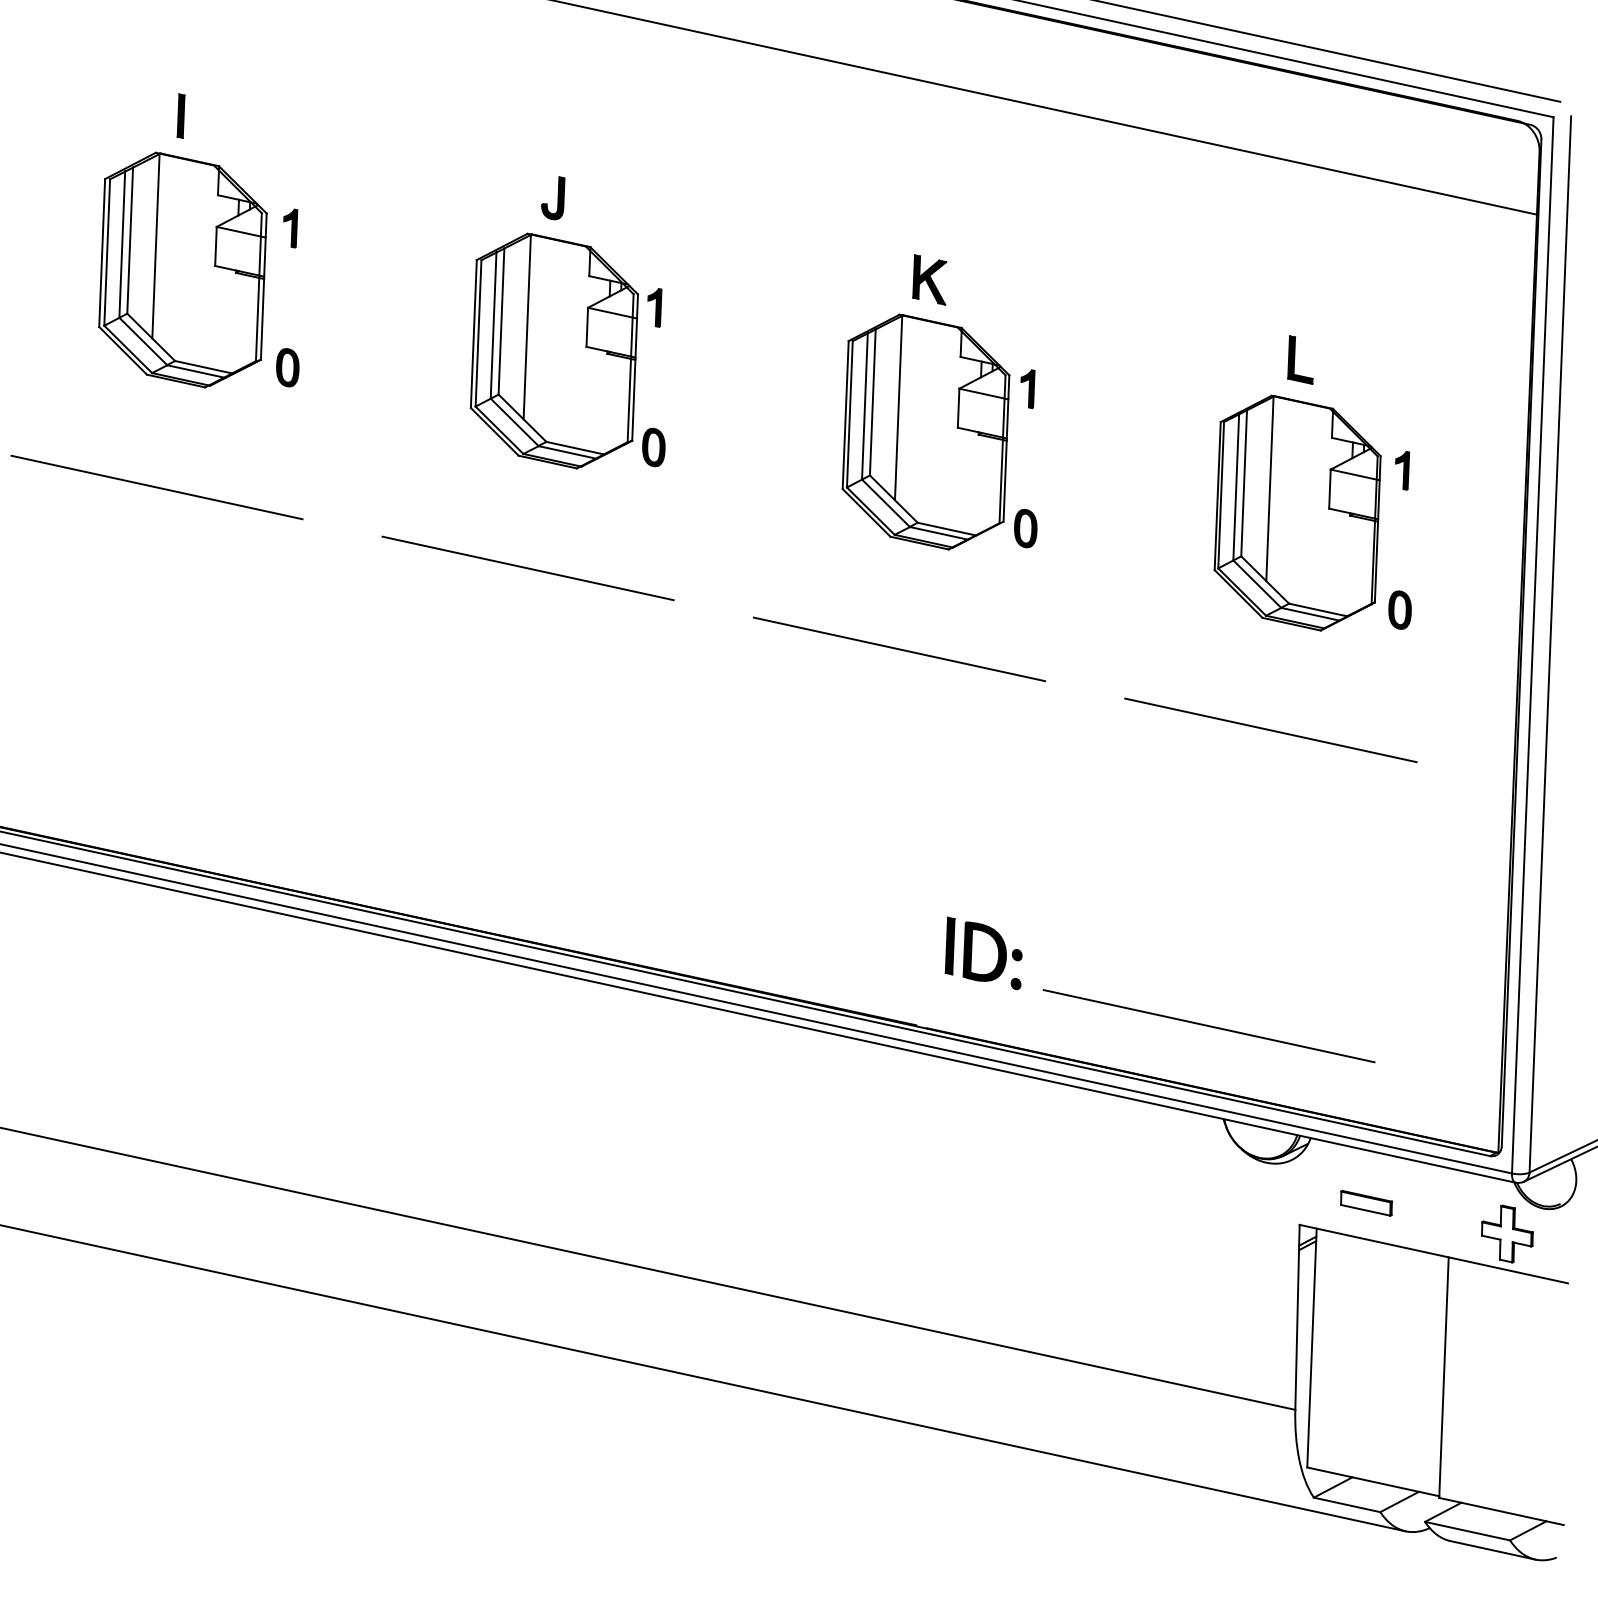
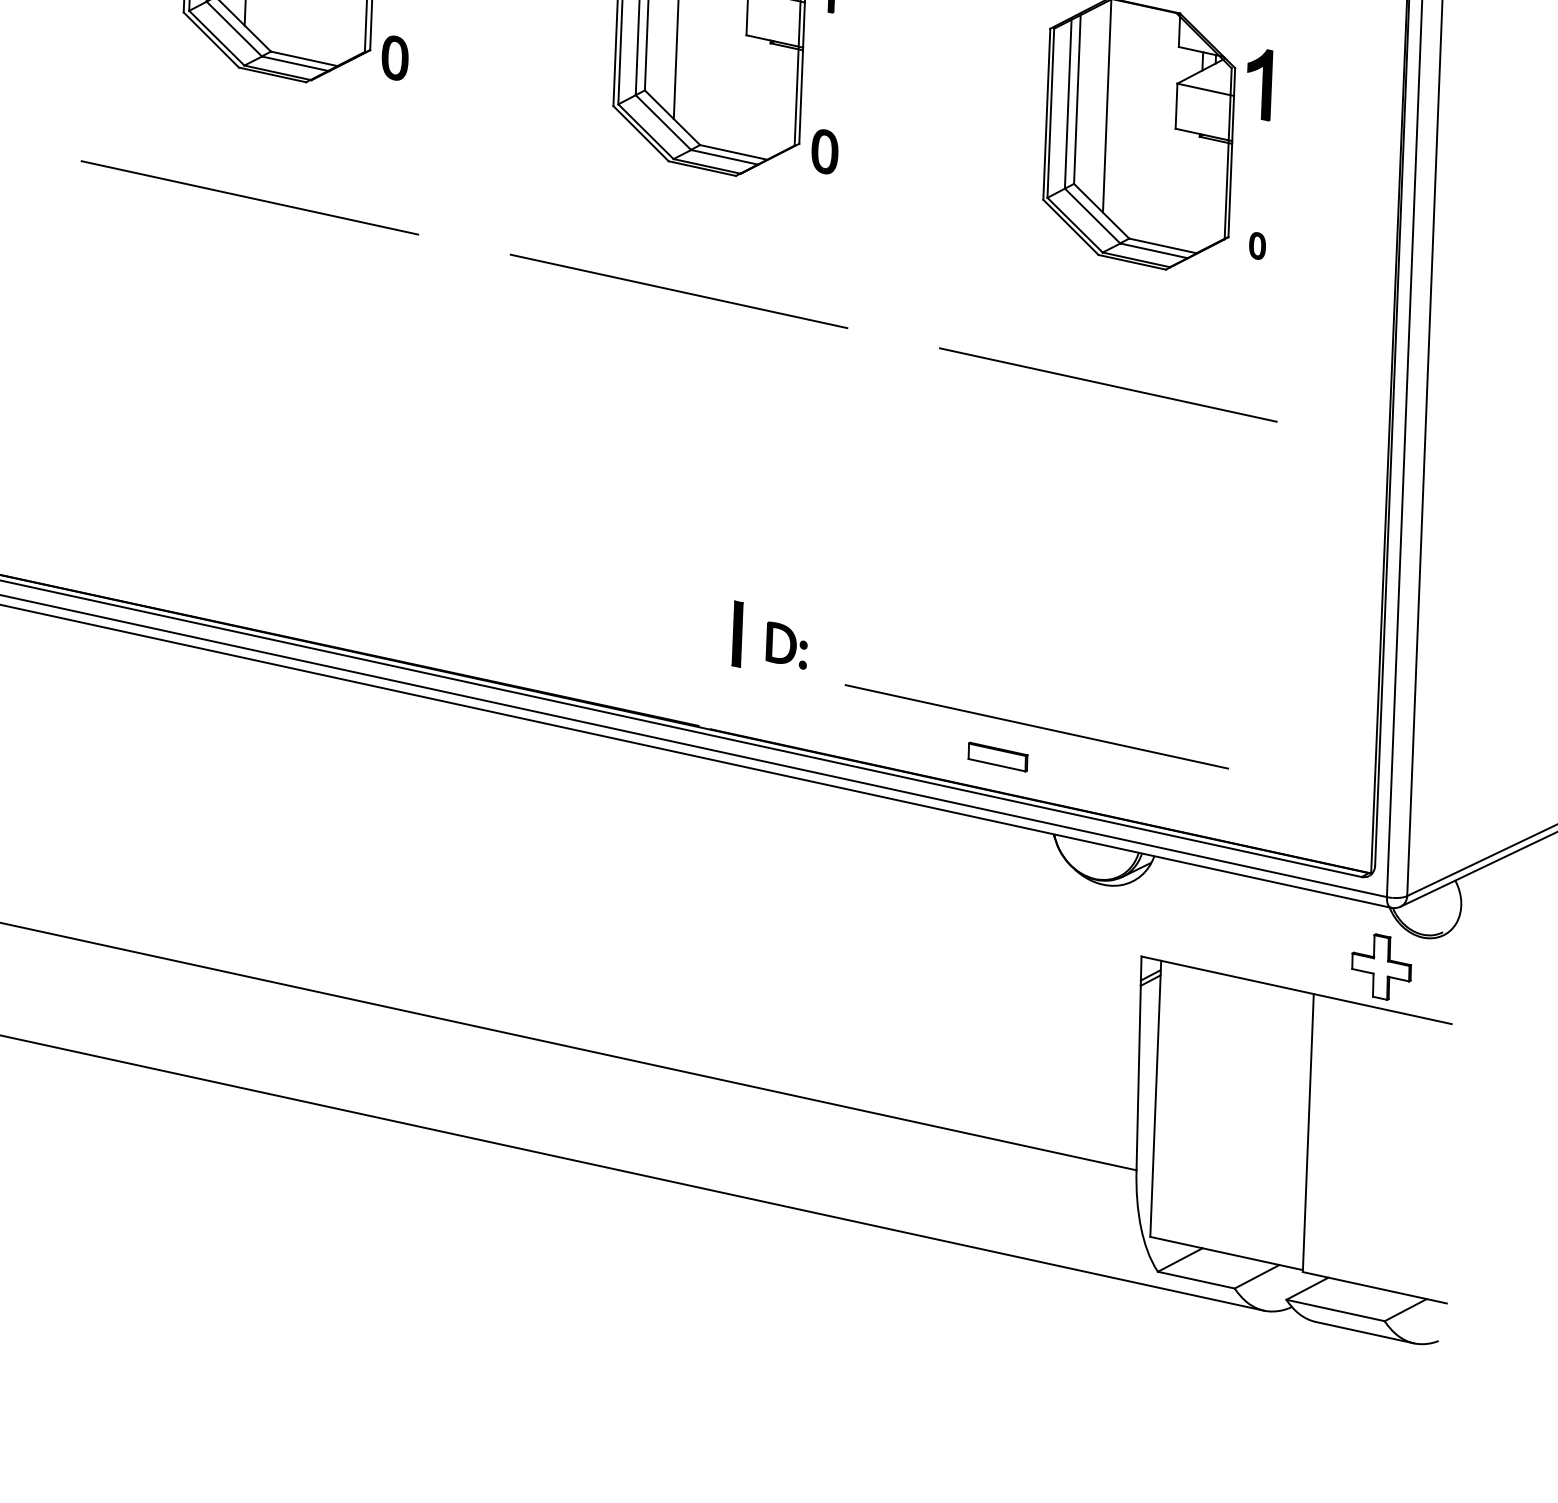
part: (1402, 470) -> (1260, 84), size x1.6
part: (1399, 609) -> (1256, 245), size x0.6
part: (992, 955) -> (786, 645), size x0.6
part: (1366, 1203) -> (998, 757), moved

